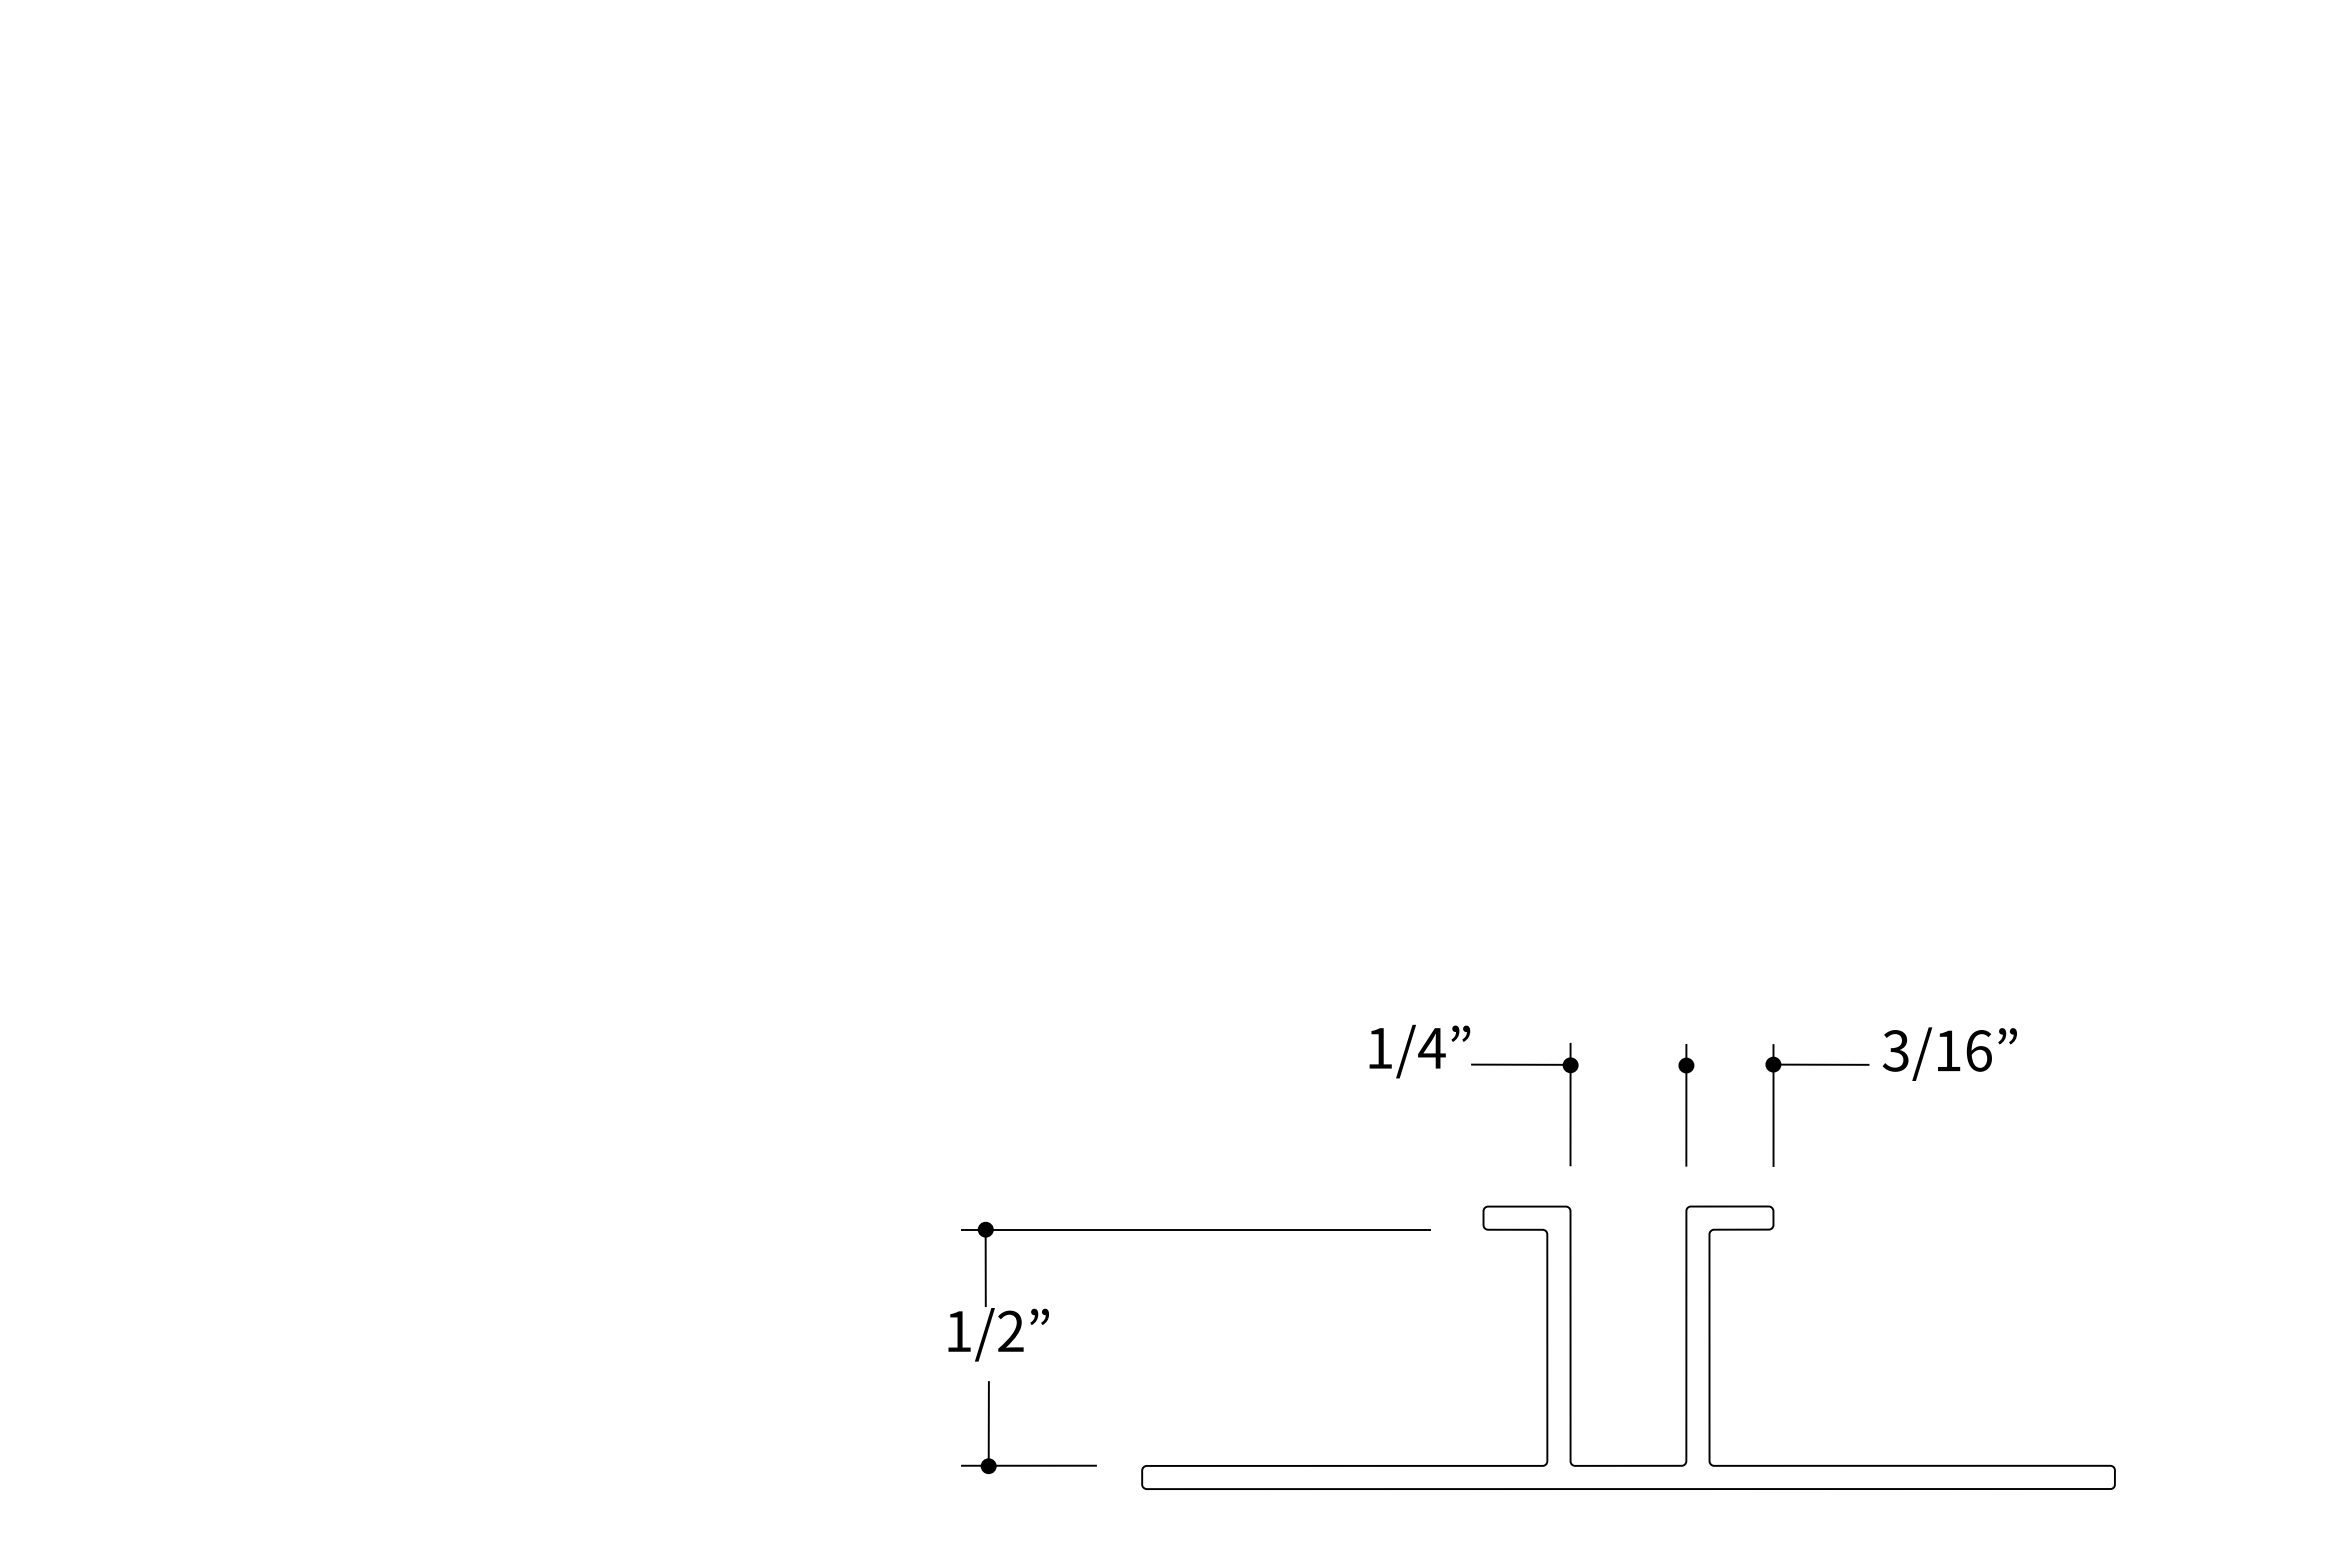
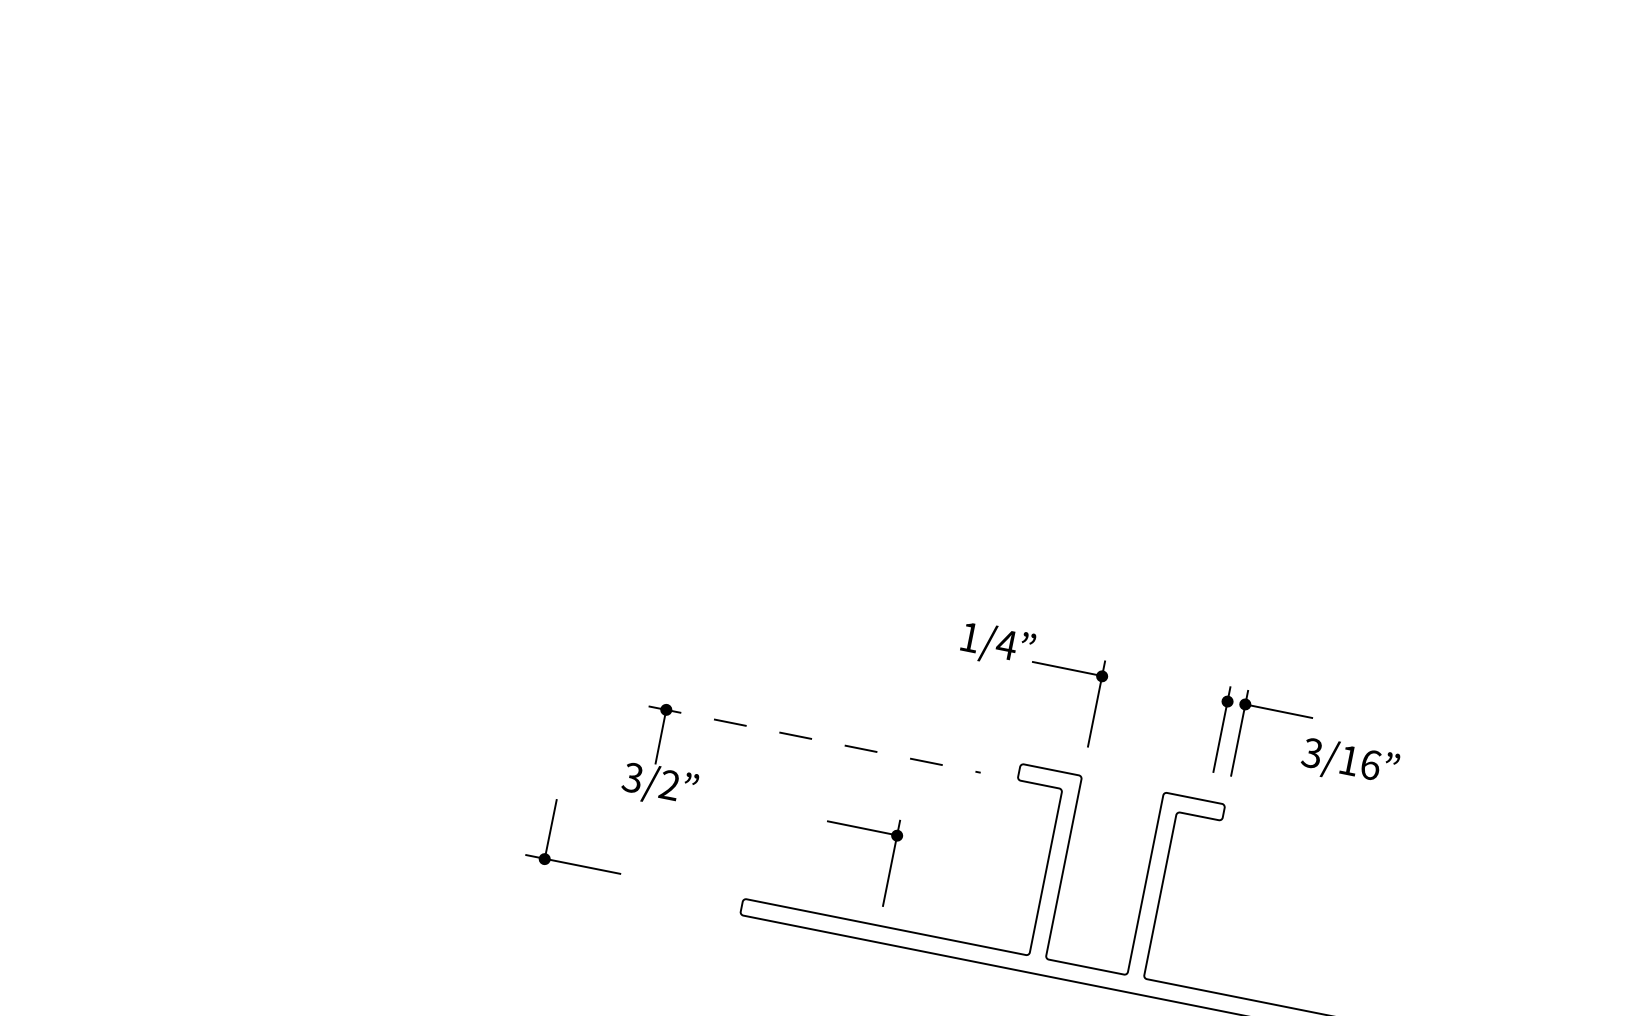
text: (1949, 1053) -> (1349, 762), moved
part: (1686, 1105) -> (1221, 729), moved
line: (1196, 1229) -> (815, 739), solid -> dashed
text: (958, 1331) -> (632, 777), 1/2 -> 3/2
part: (1288, 1338) -> (864, 829), added
part: (1028, 1464) -> (573, 863), moved

